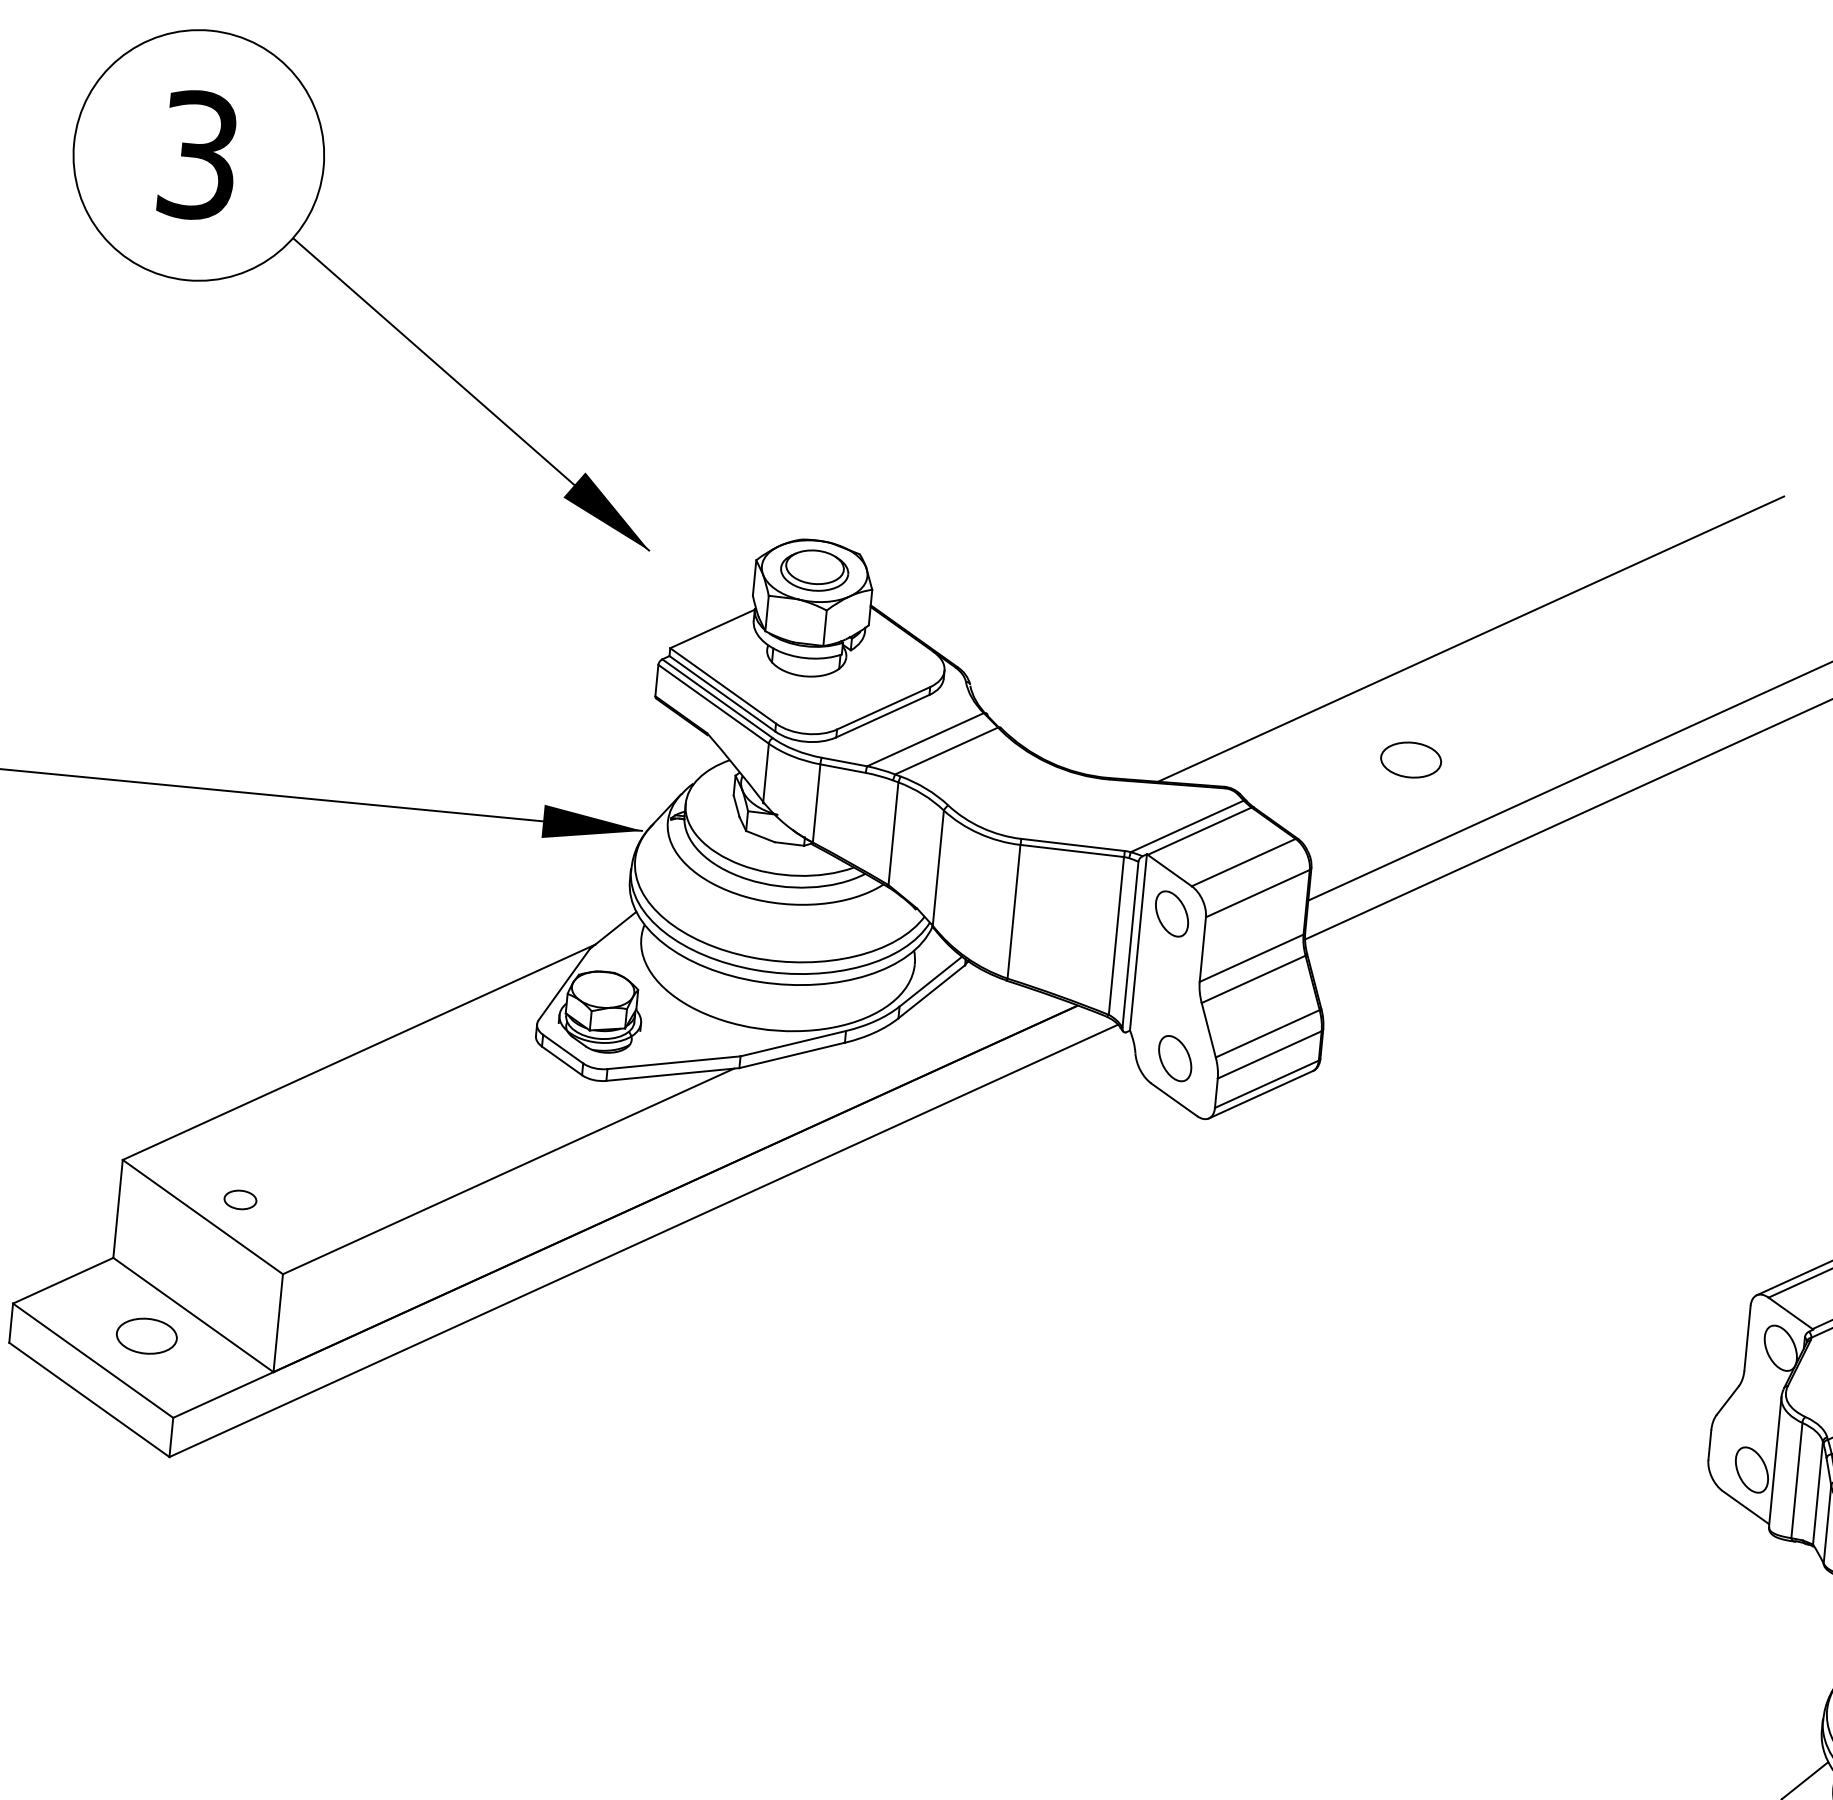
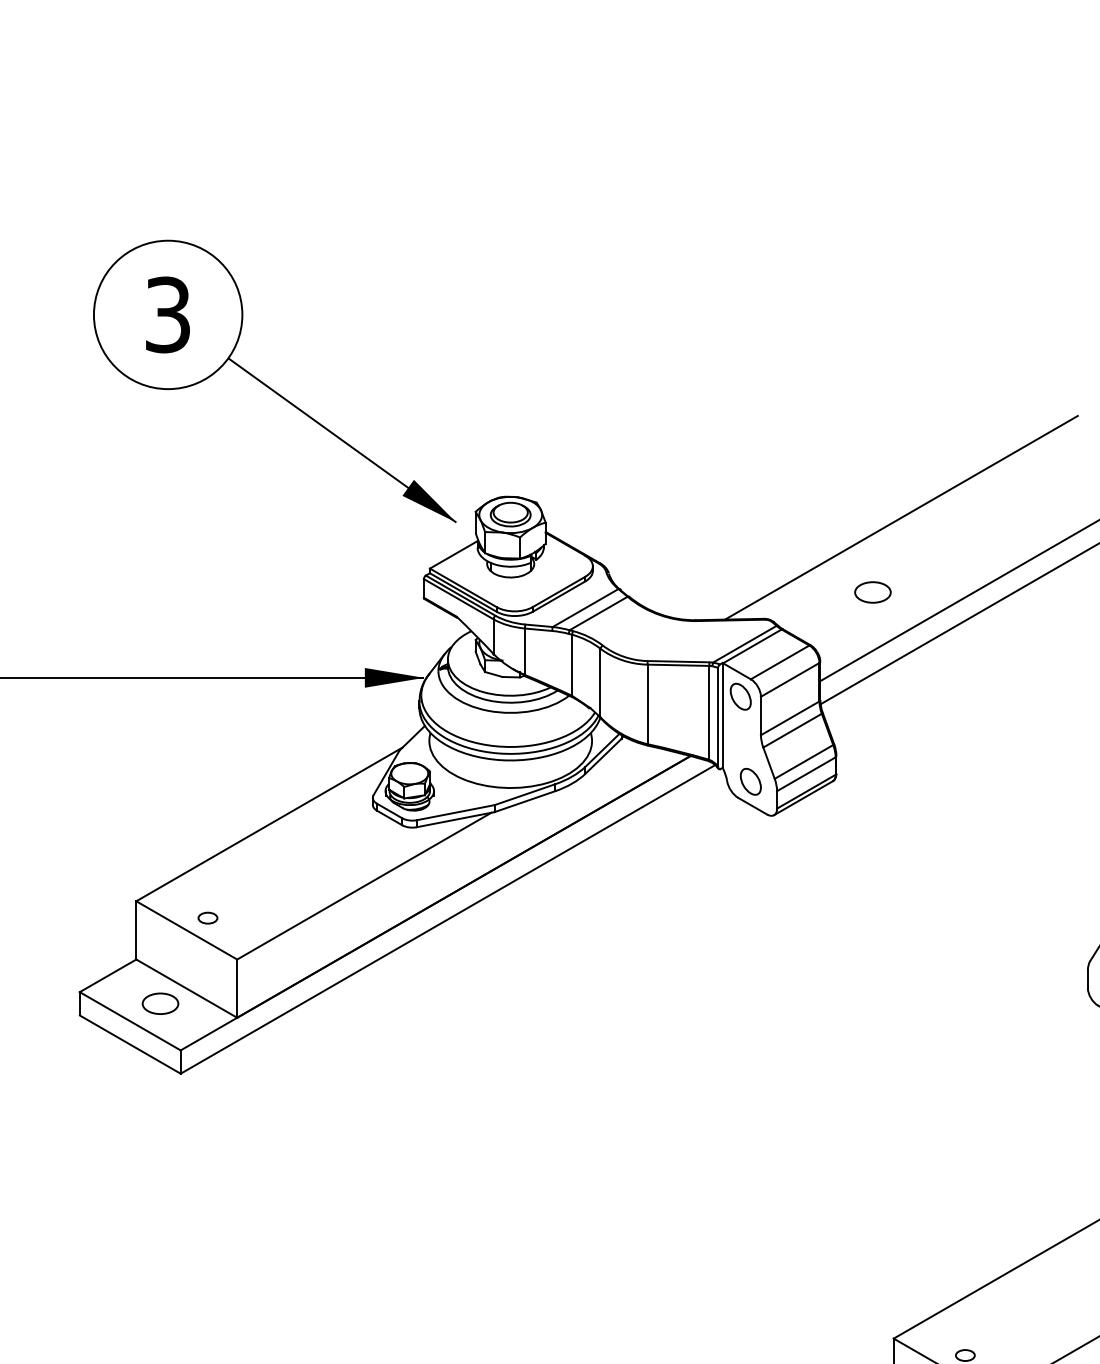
part: (357, 292) -> (269, 386), moved

